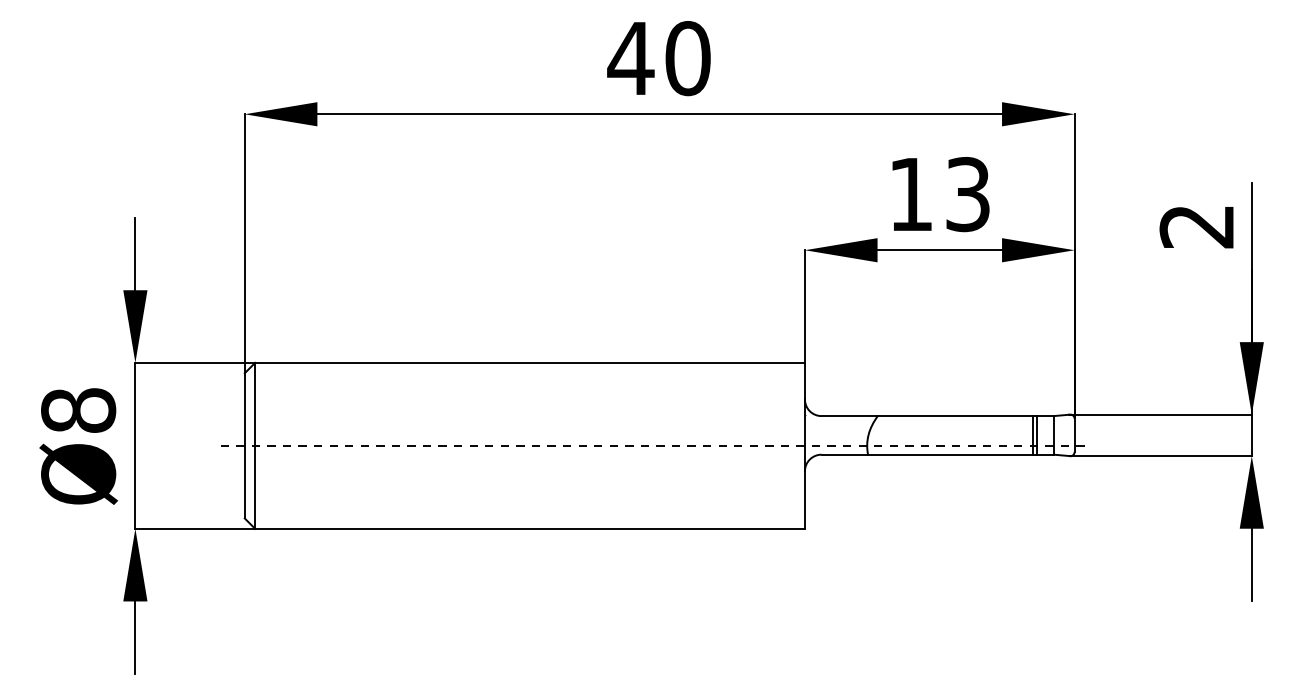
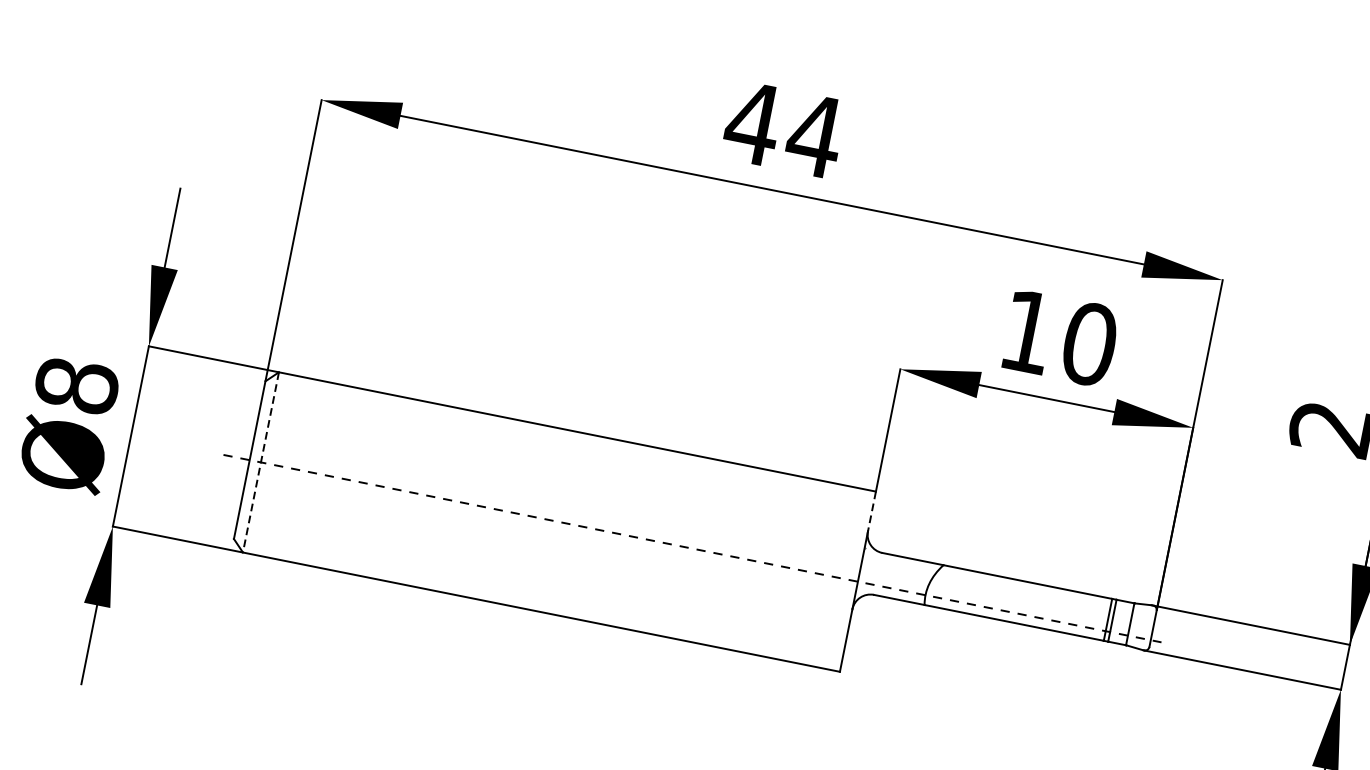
text: (687, 58) -> (814, 135), 40 -> 44
text: (967, 194) -> (1088, 344), 13 -> 10
line: (804, 381) -> (871, 511), solid -> dashed
line: (255, 445) -> (261, 462), solid -> dashed

